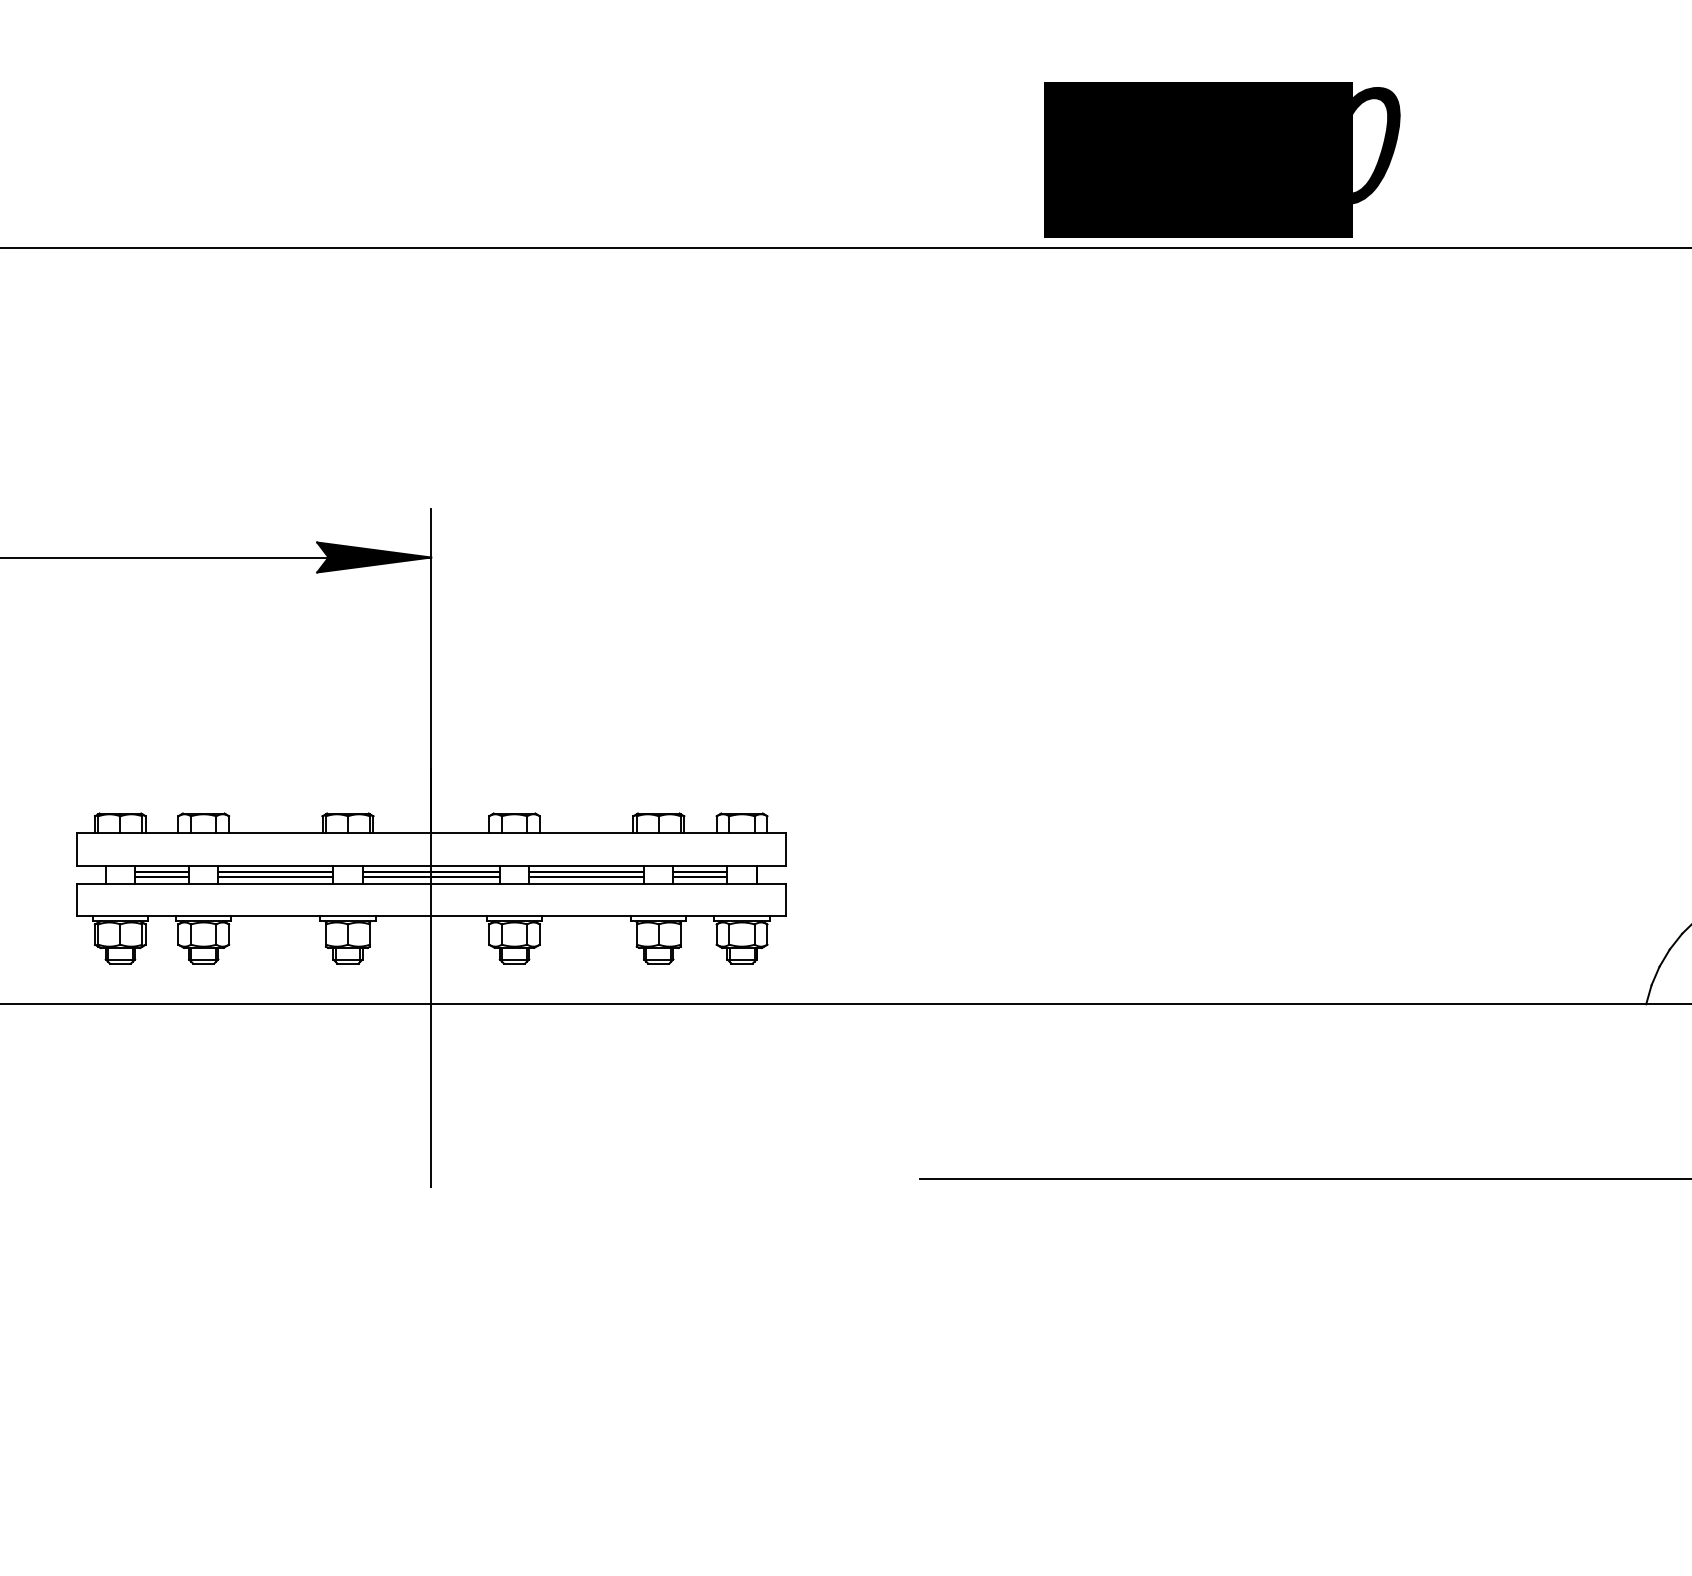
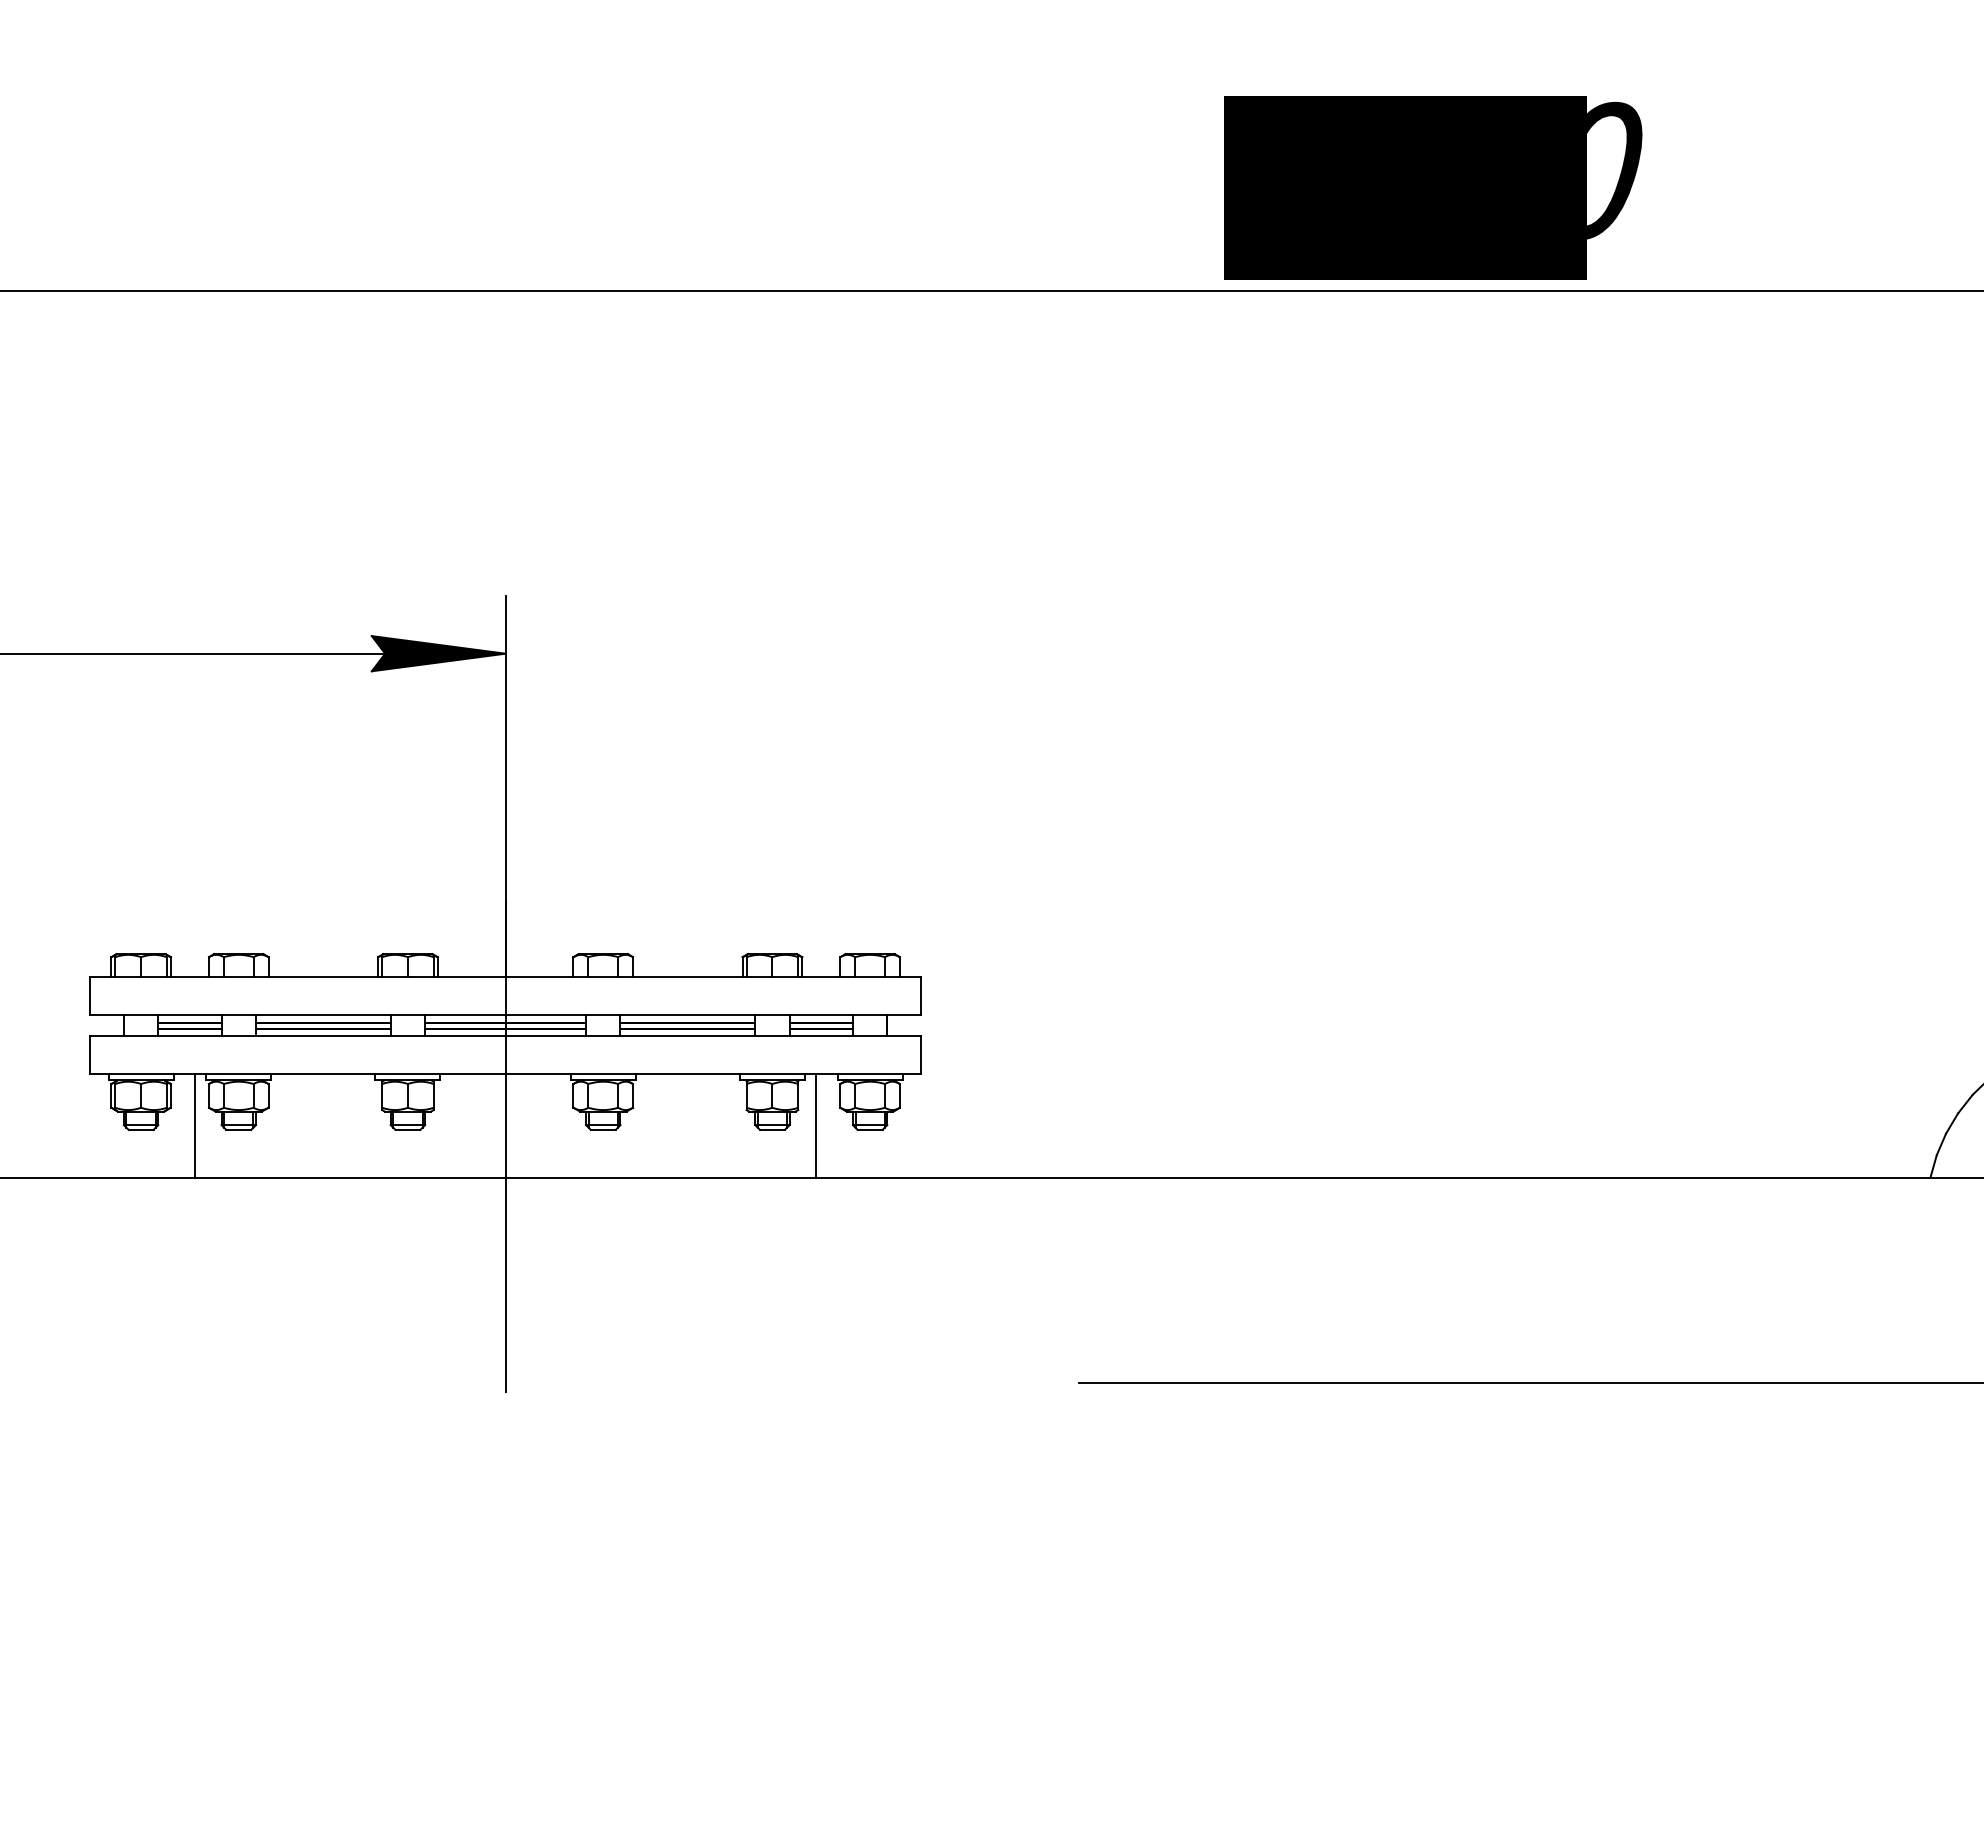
line: (166, 959) -> (195, 1125), added
line: (696, 959) -> (816, 1125), added

